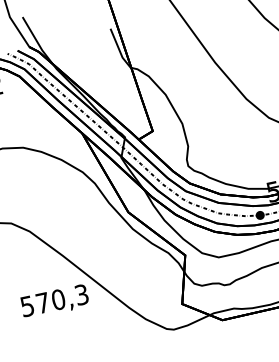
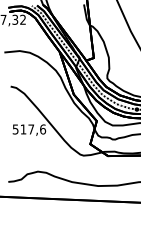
text: (62, 298) -> (33, 129), 570,3 -> 517,6

